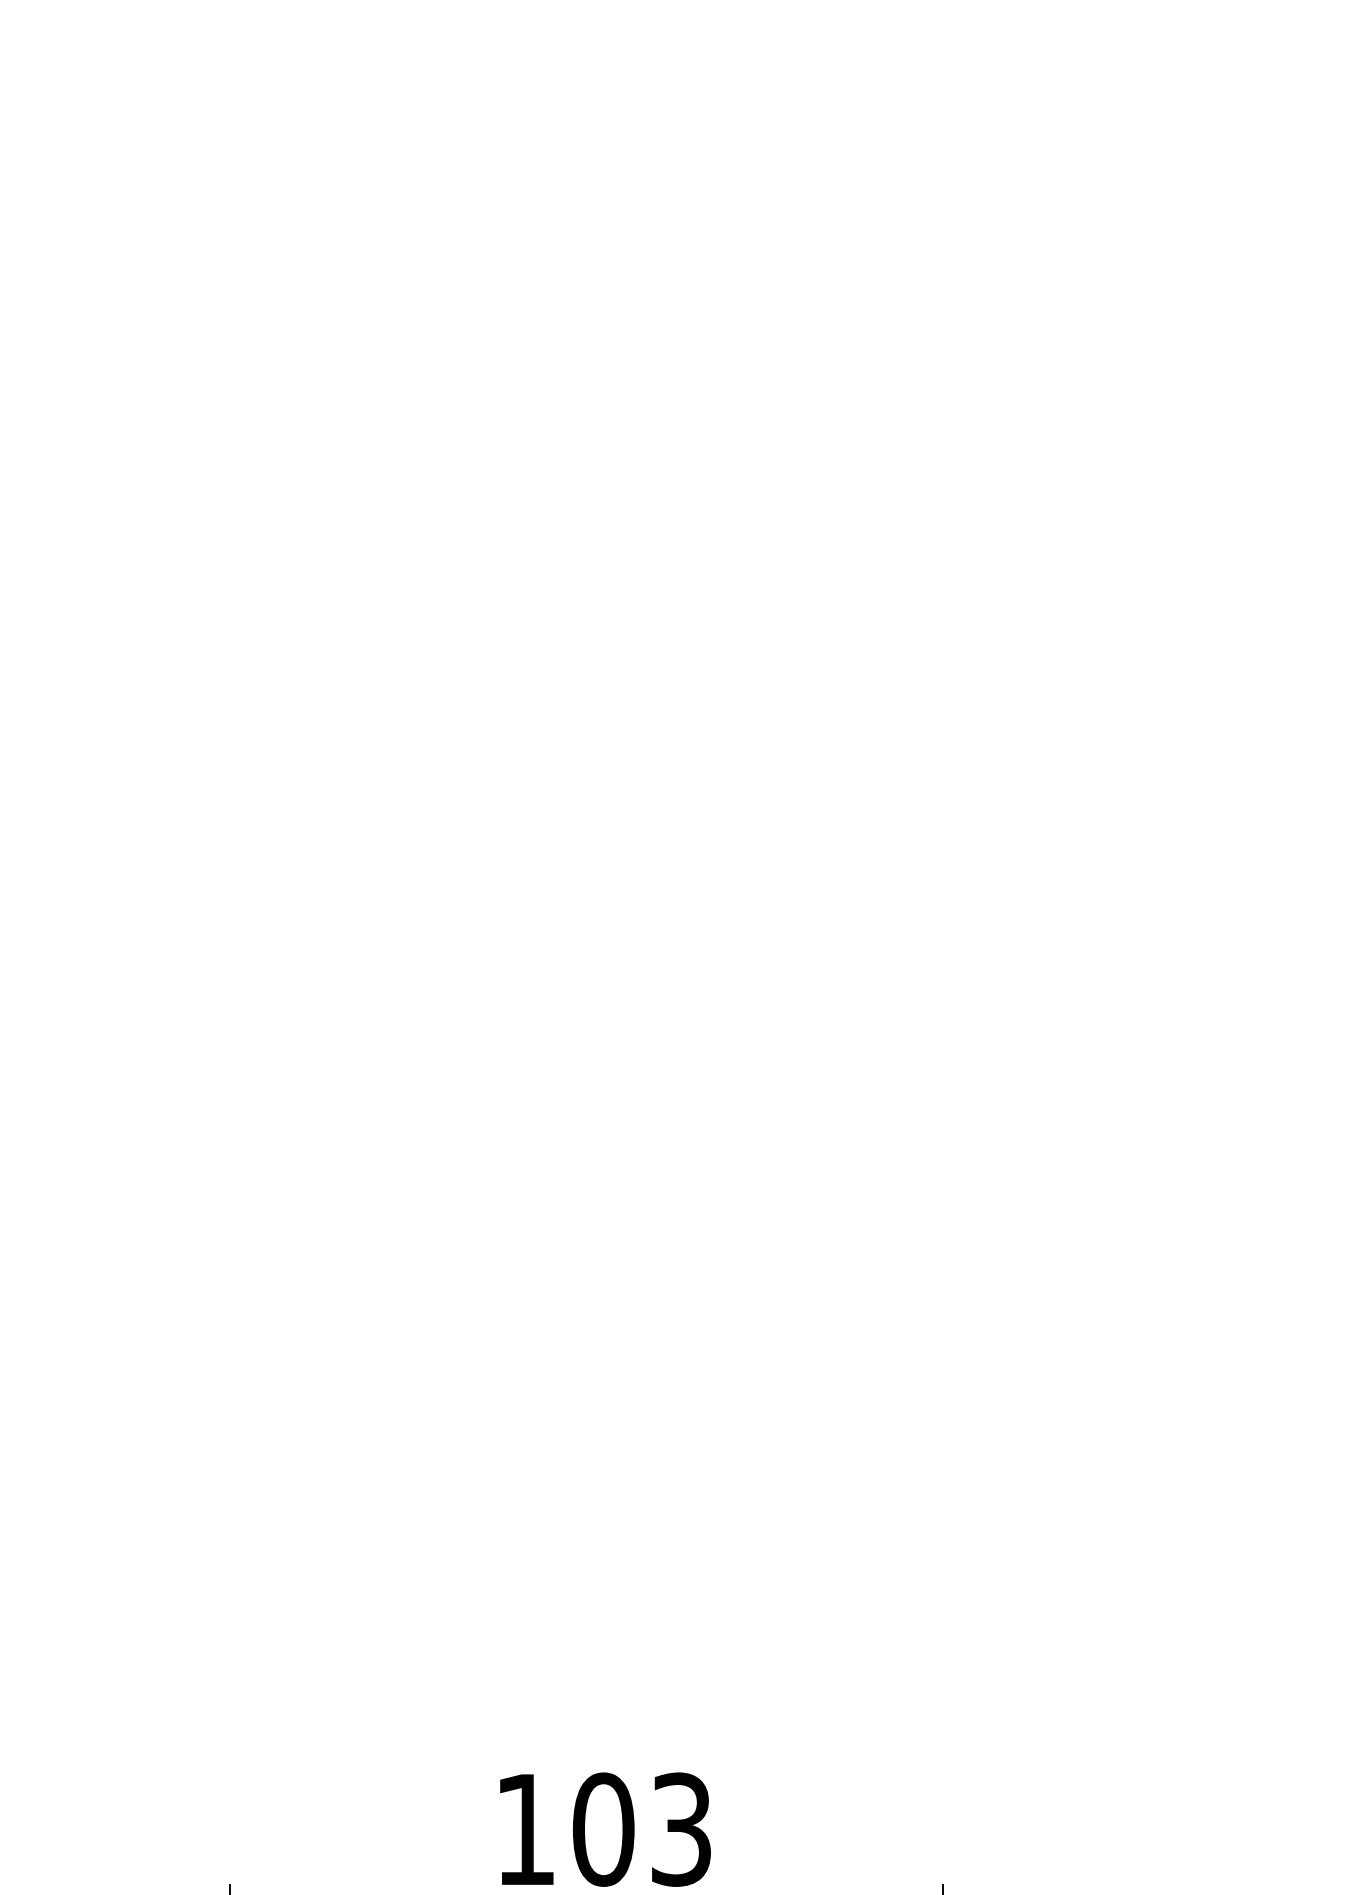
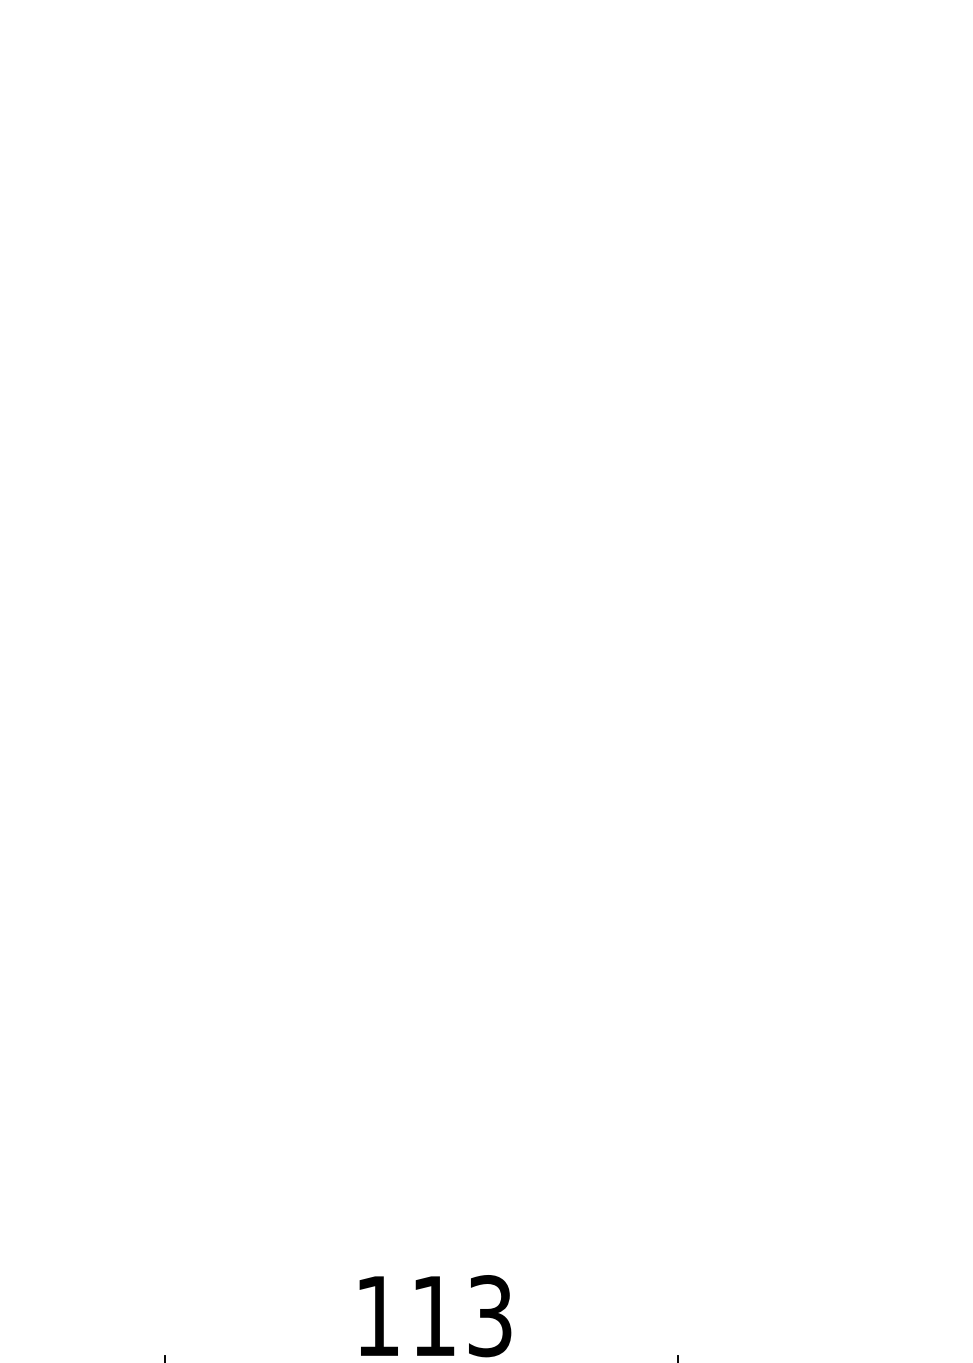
text: (603, 1829) -> (433, 1316), 103 -> 113

